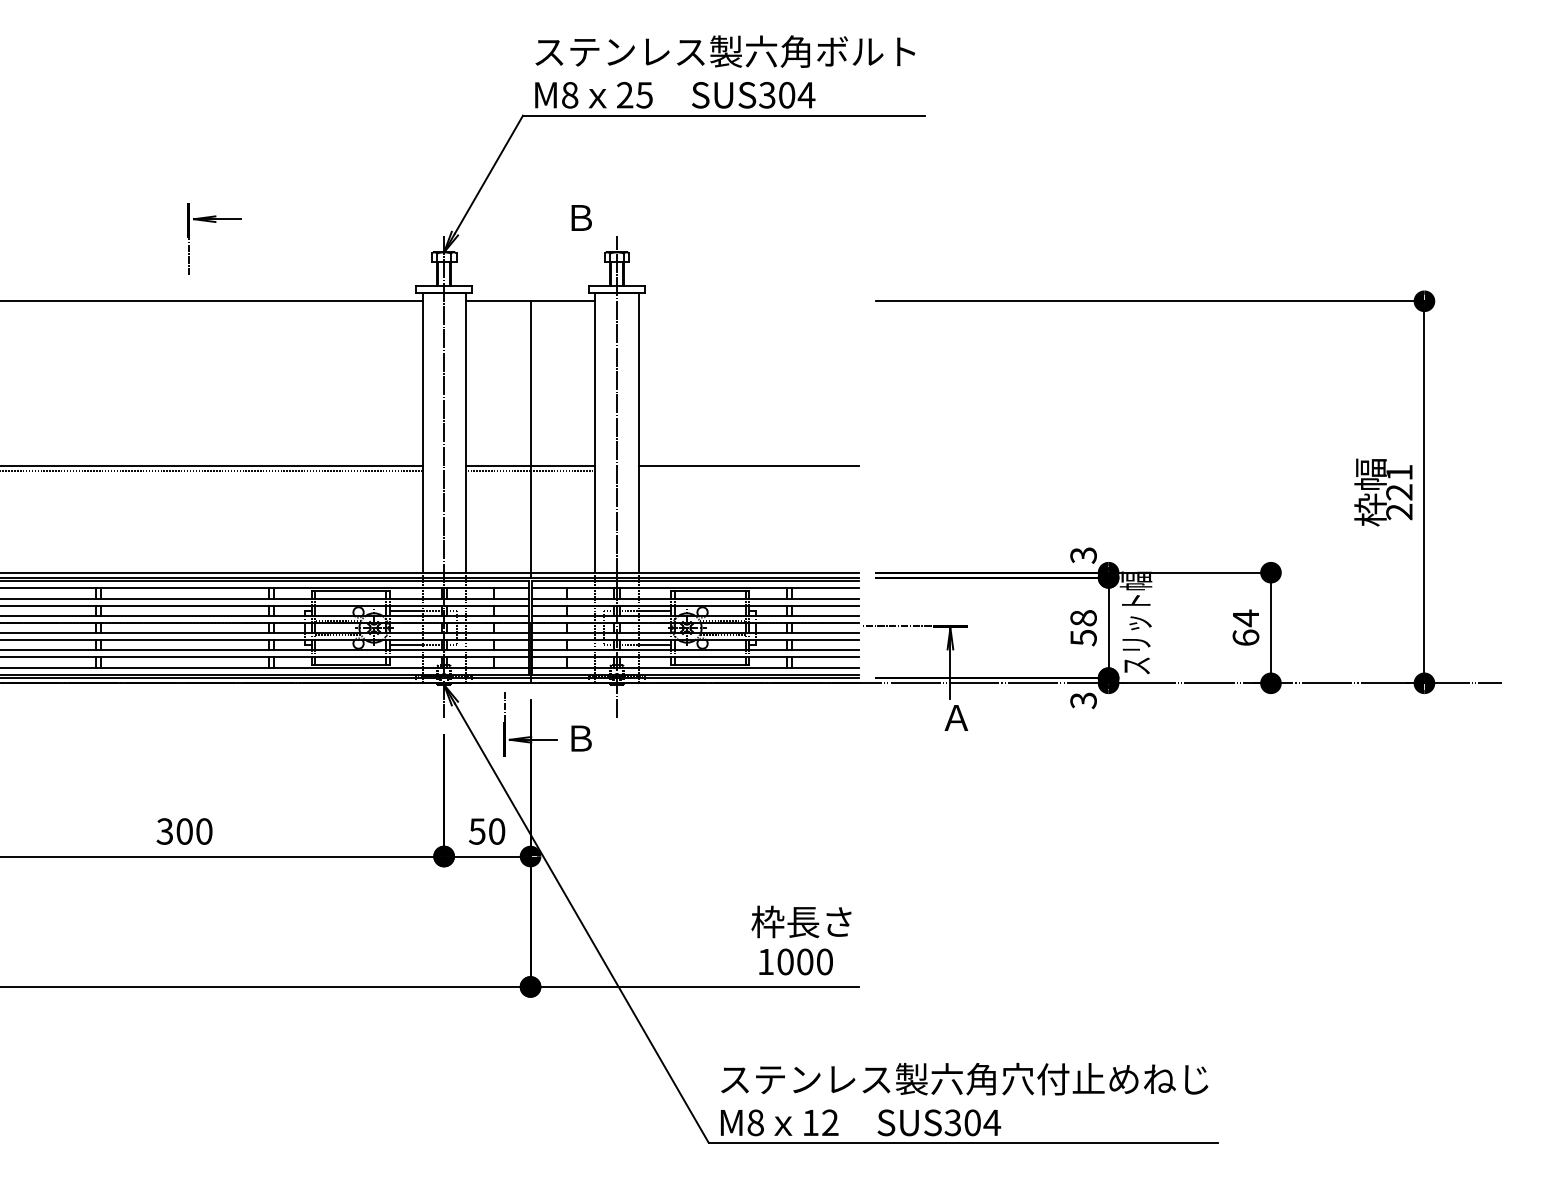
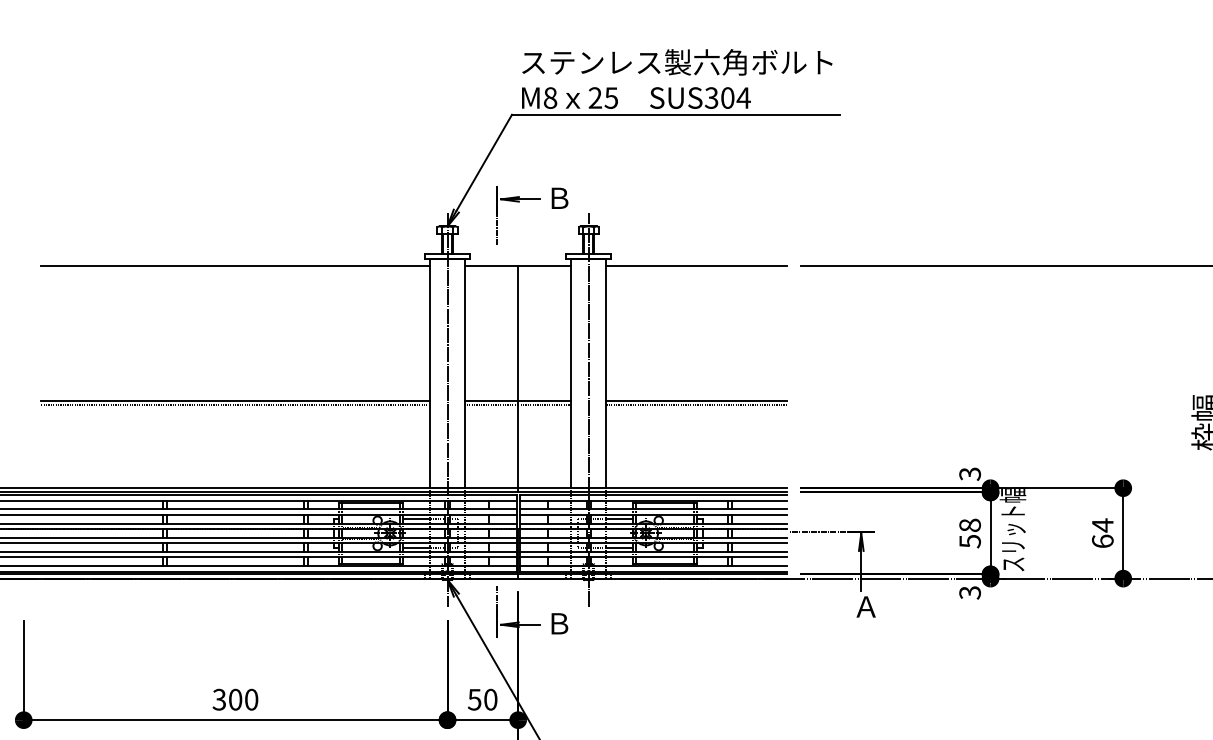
part: (214, 222) -> (518, 202), moved
line: (748, 301) -> (696, 266), added
line: (748, 470) -> (696, 404), added

